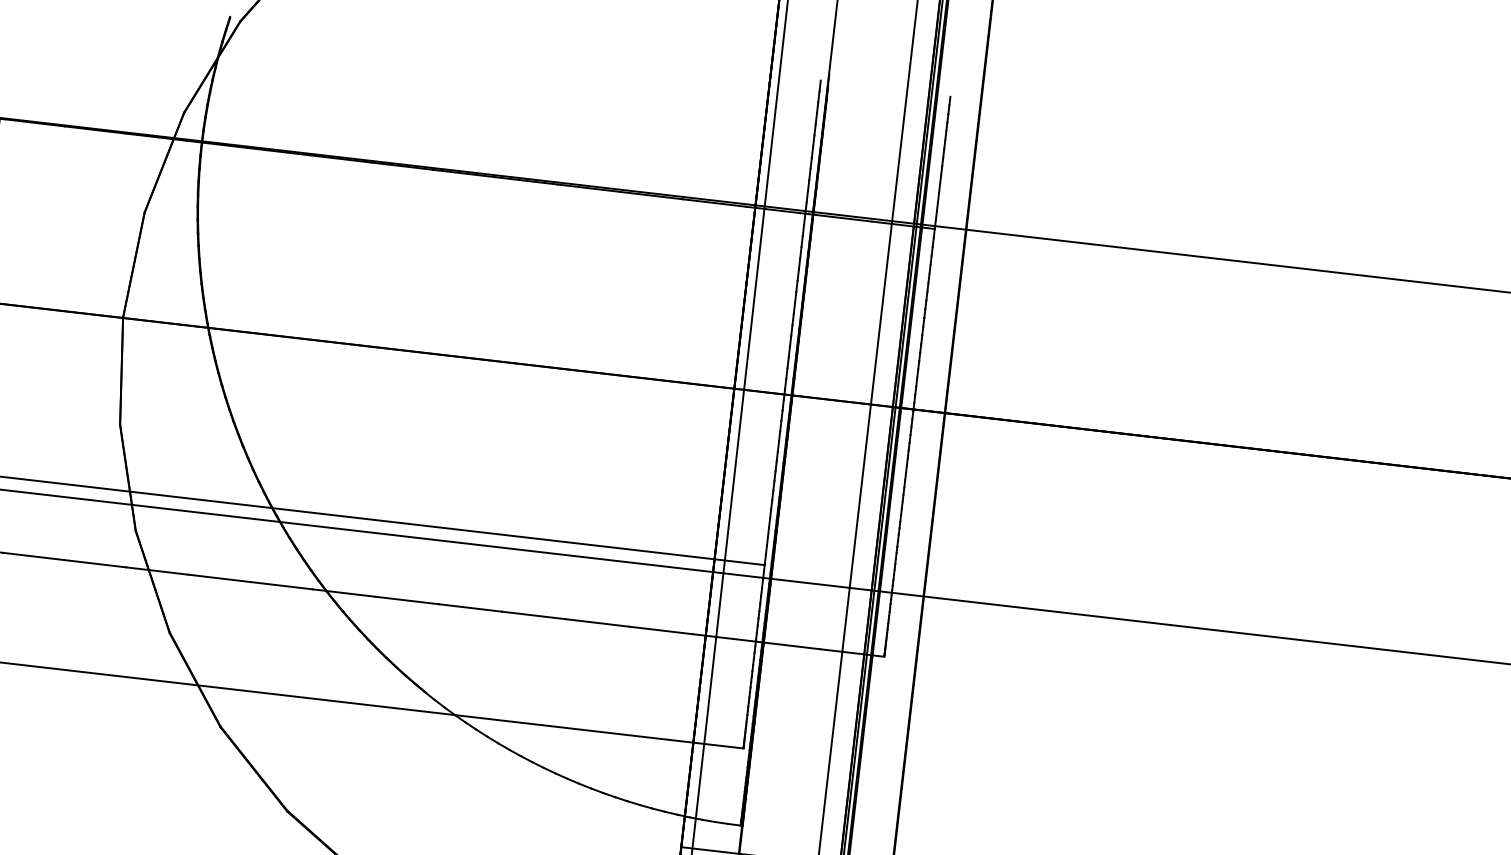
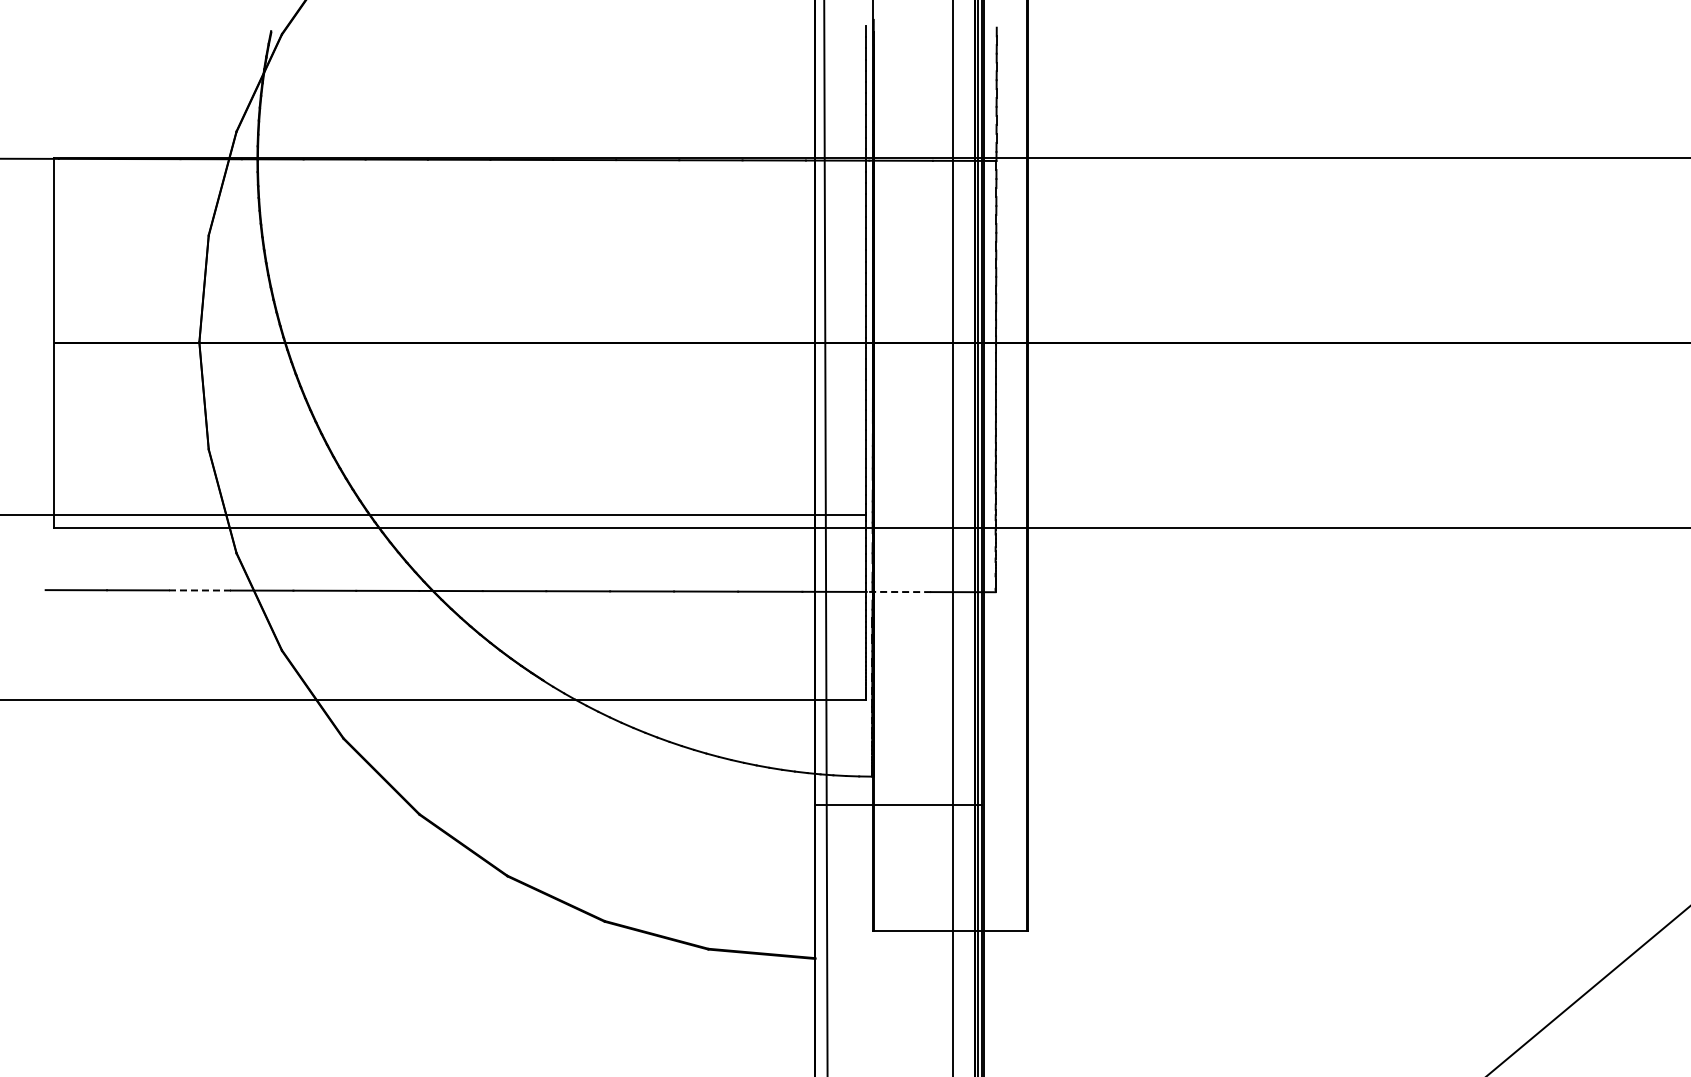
line: (94, 563) -> (199, 590), solid -> dashed
line: (788, 645) -> (898, 592), solid -> dashed

